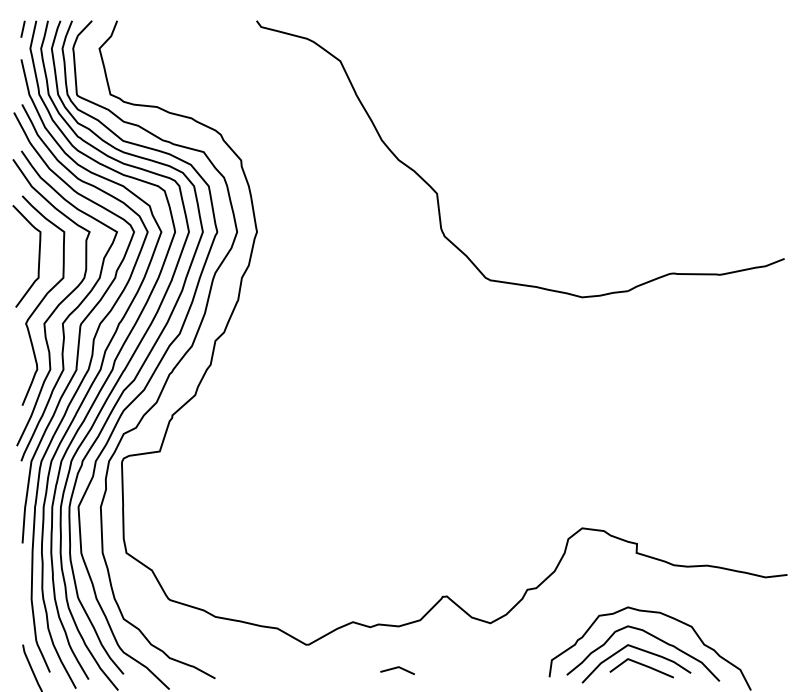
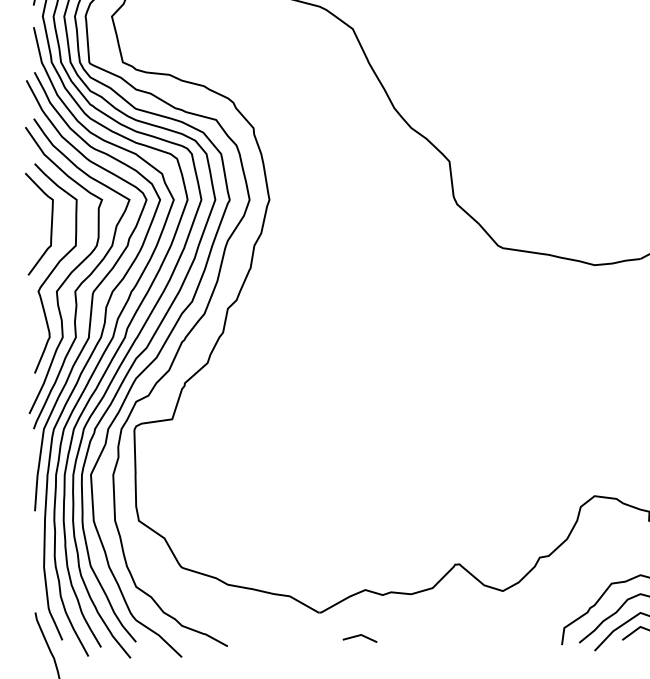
line: (397, 668) -> (359, 636), moved

